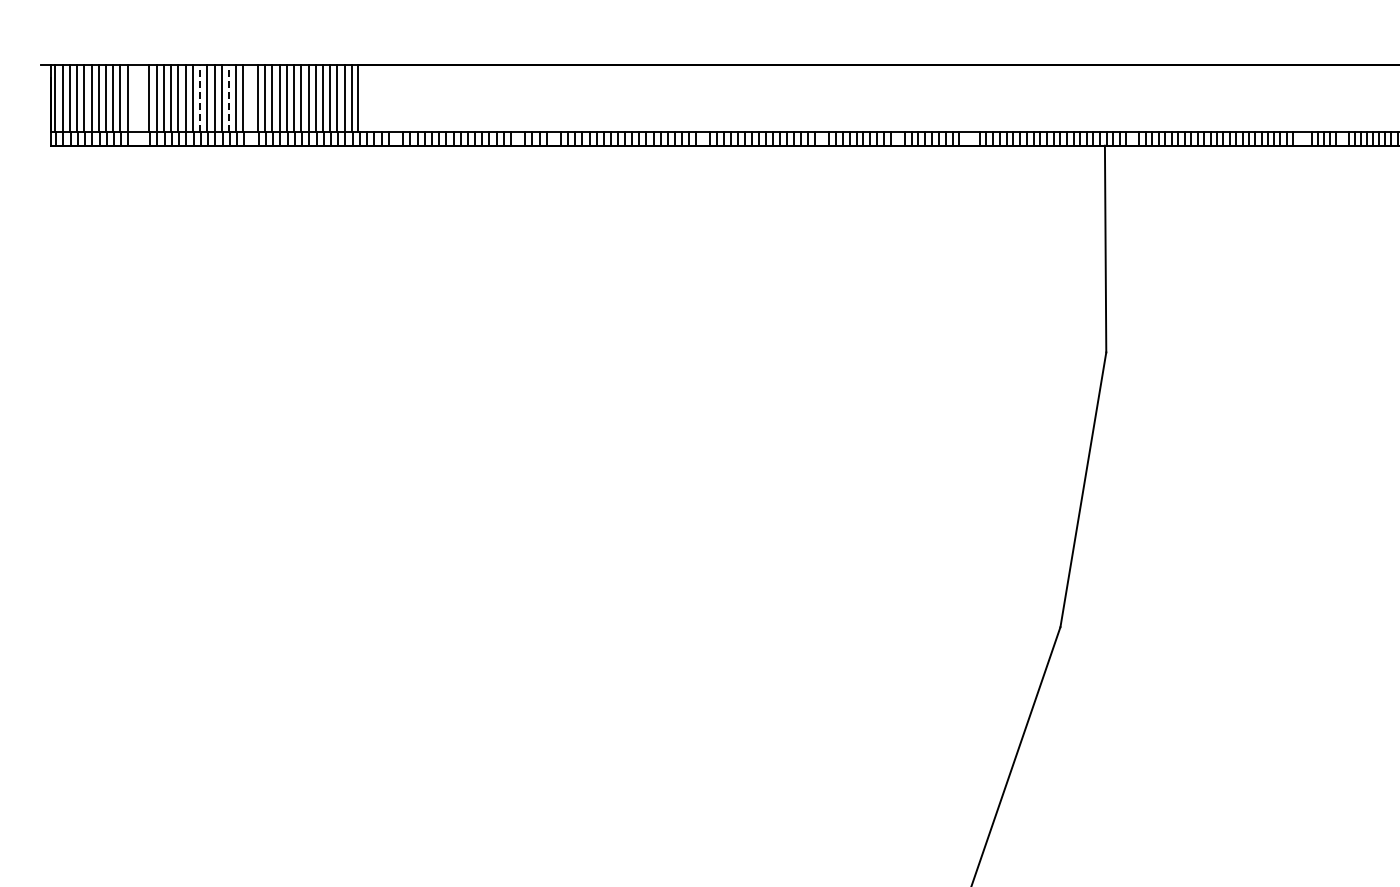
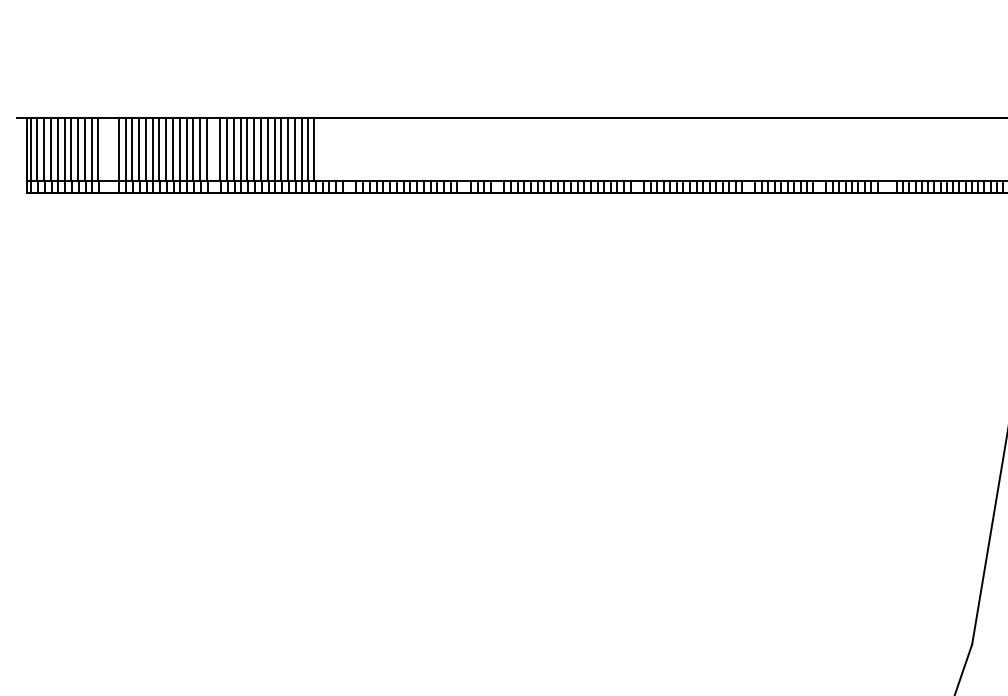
line: (200, 98) -> (166, 149), dashed -> solid
line: (229, 98) -> (193, 149), dashed -> solid

